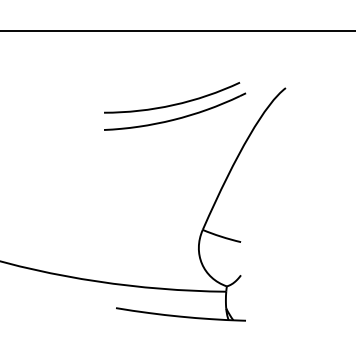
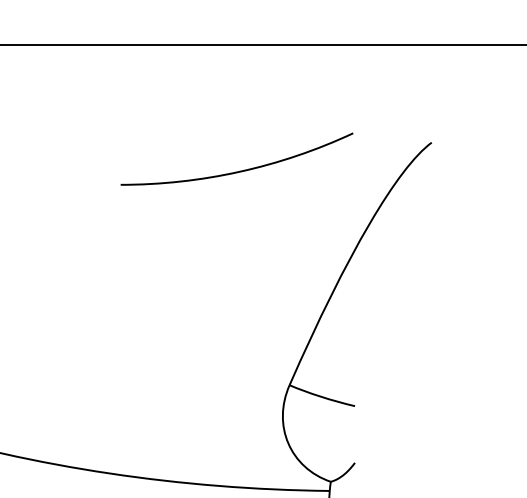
part: (178, 117) -> (248, 192), removed

